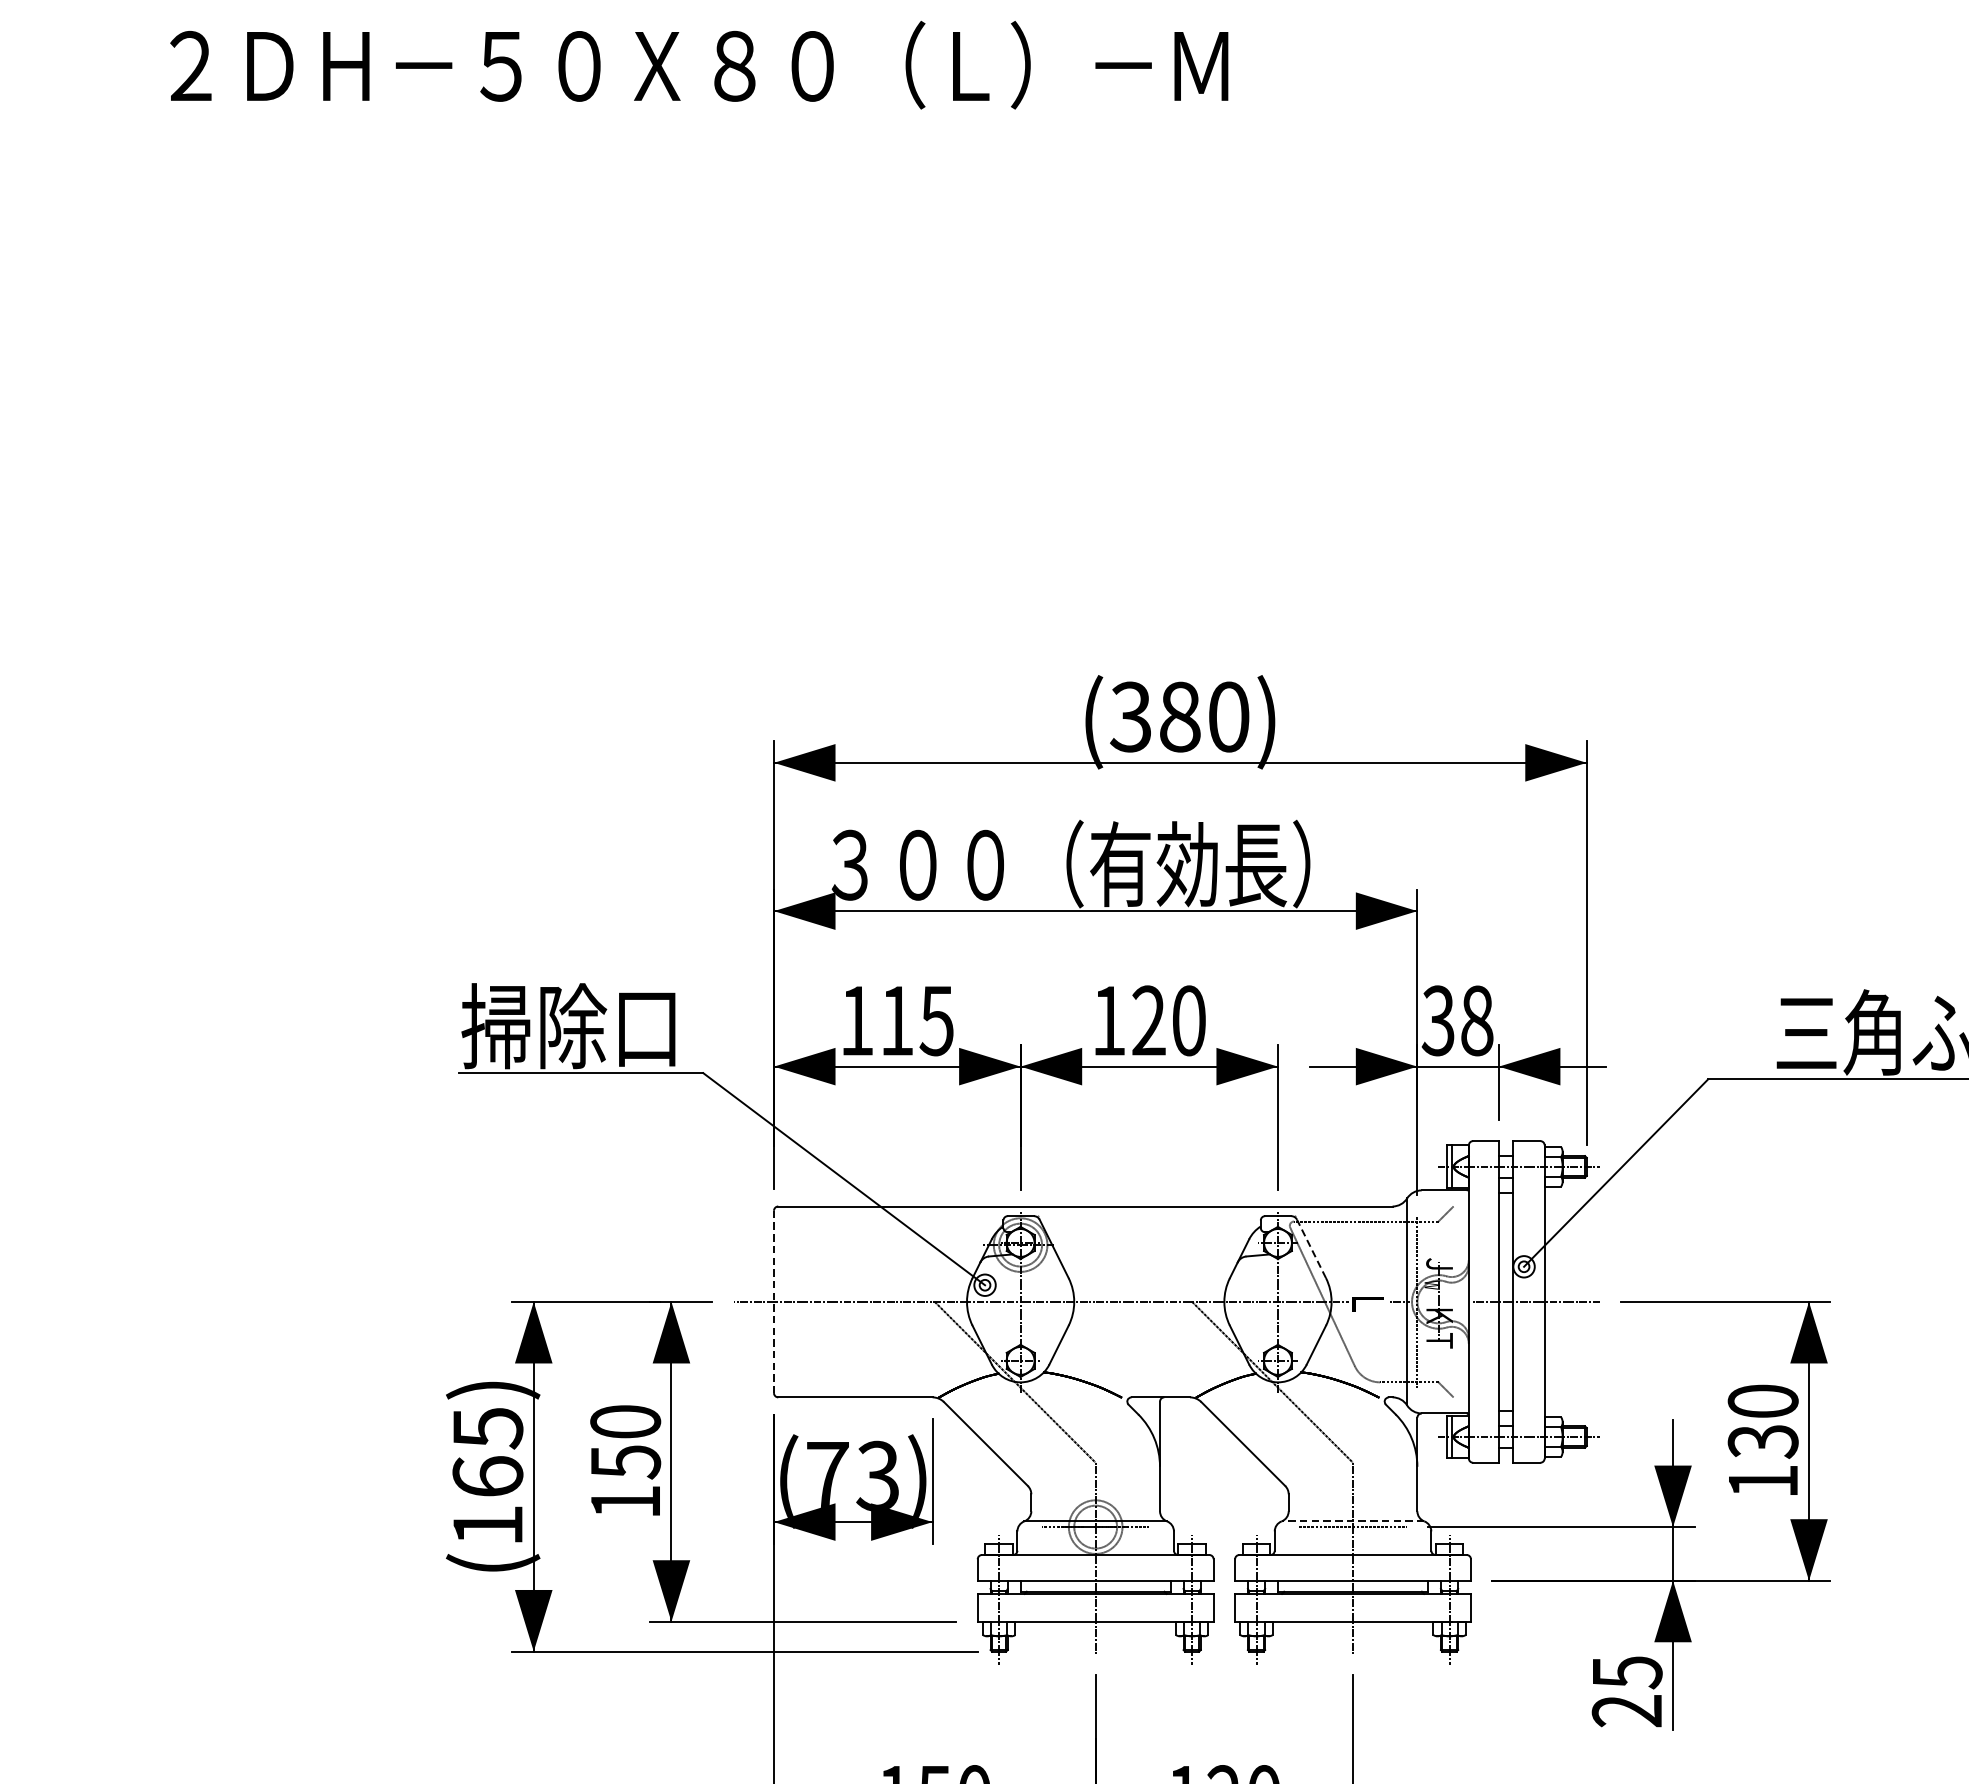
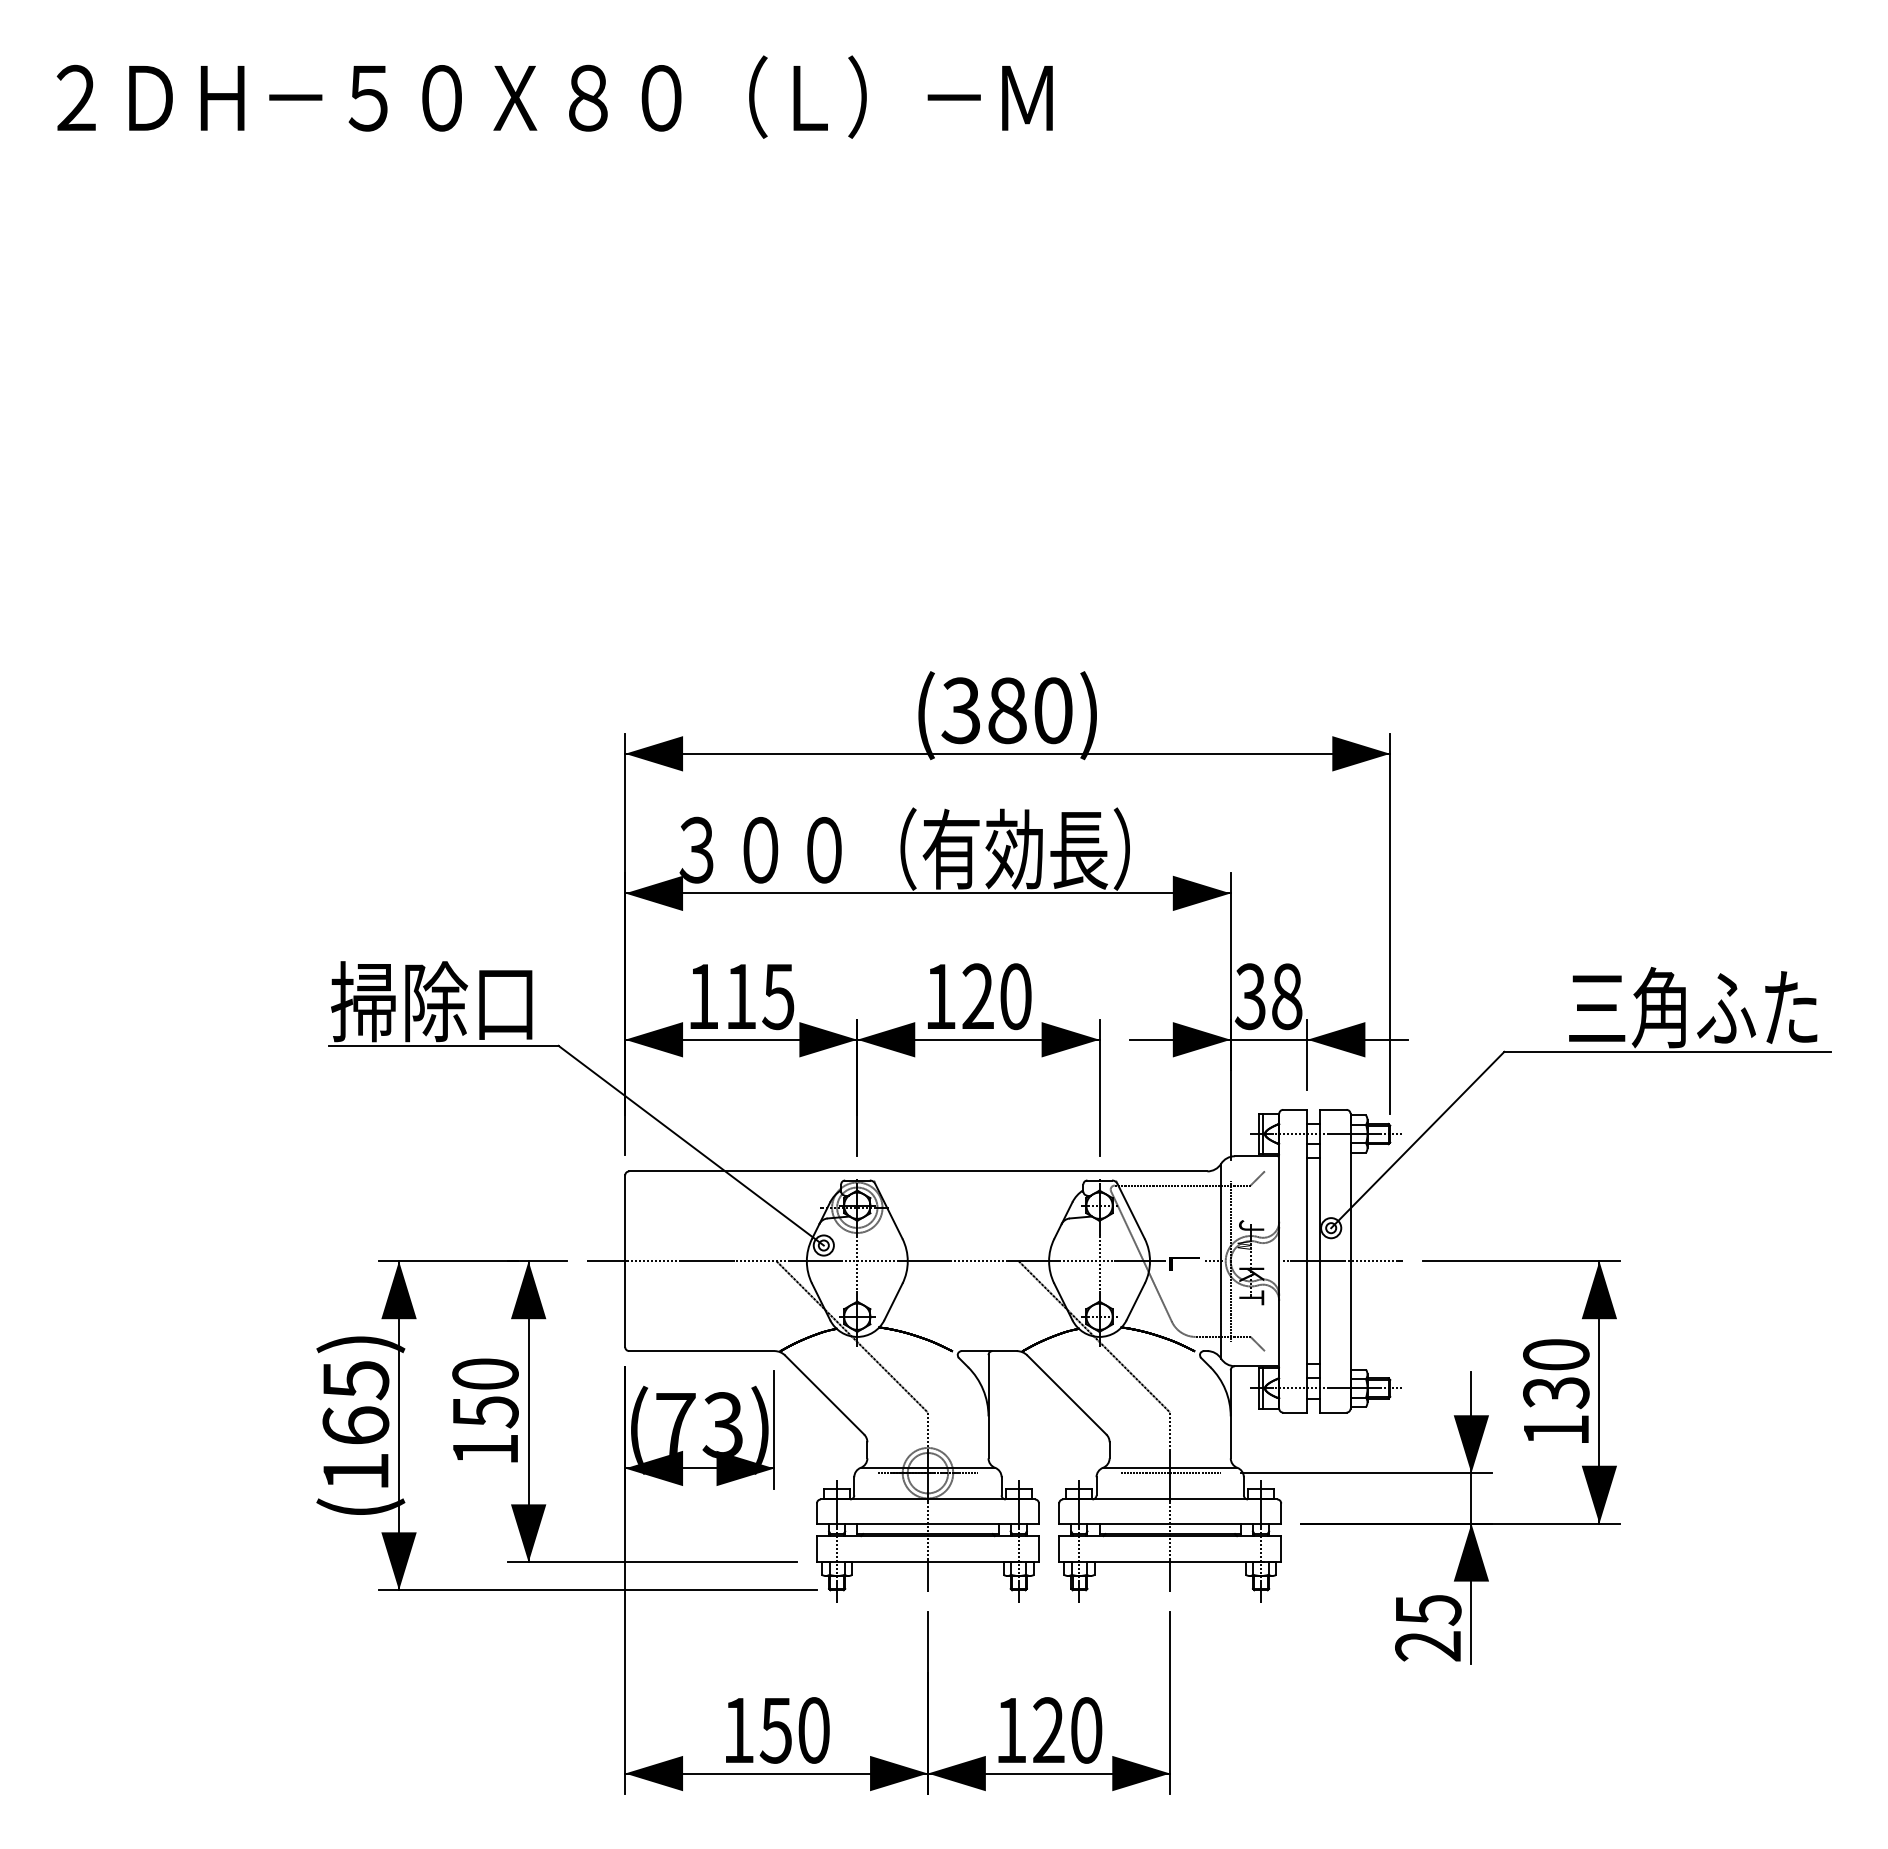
line: (1311, 1249) -> (1131, 1211), dashed -> solid
line: (774, 1302) -> (625, 1261), dashed -> solid
line: (1352, 1521) -> (1169, 1467), dashed -> solid

